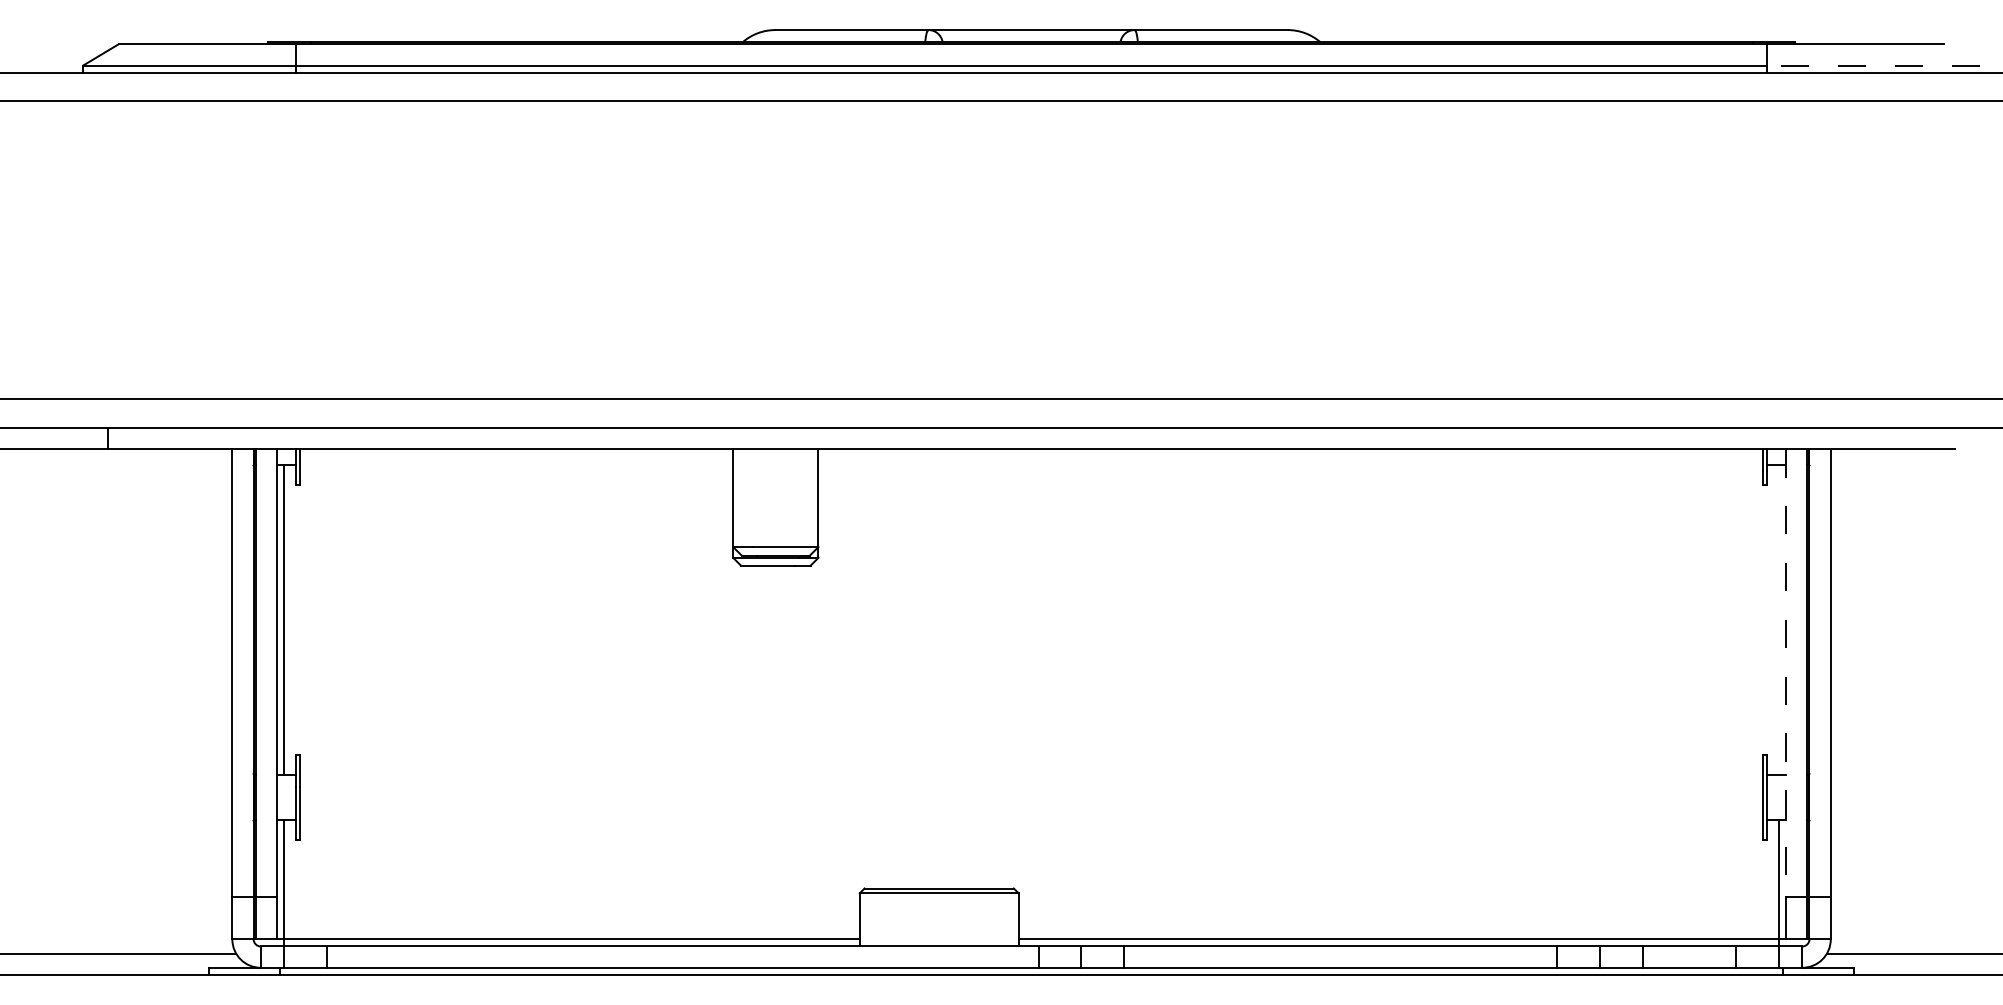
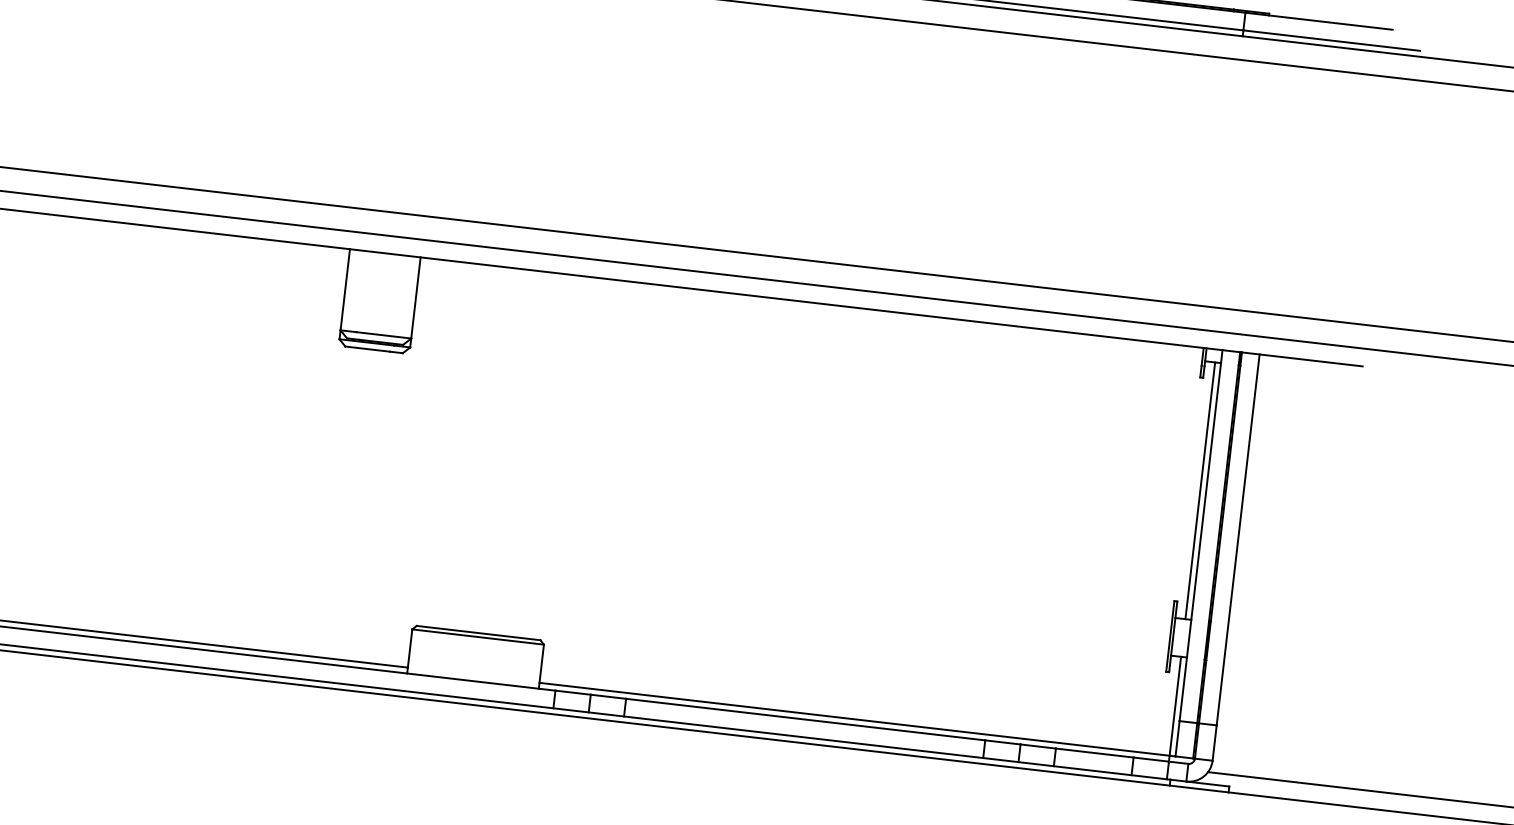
line: (1873, 65) -> (1331, 40), dashed -> solid
line: (1778, 619) -> (1199, 490), added
line: (1786, 672) -> (1201, 535), dashed -> solid

